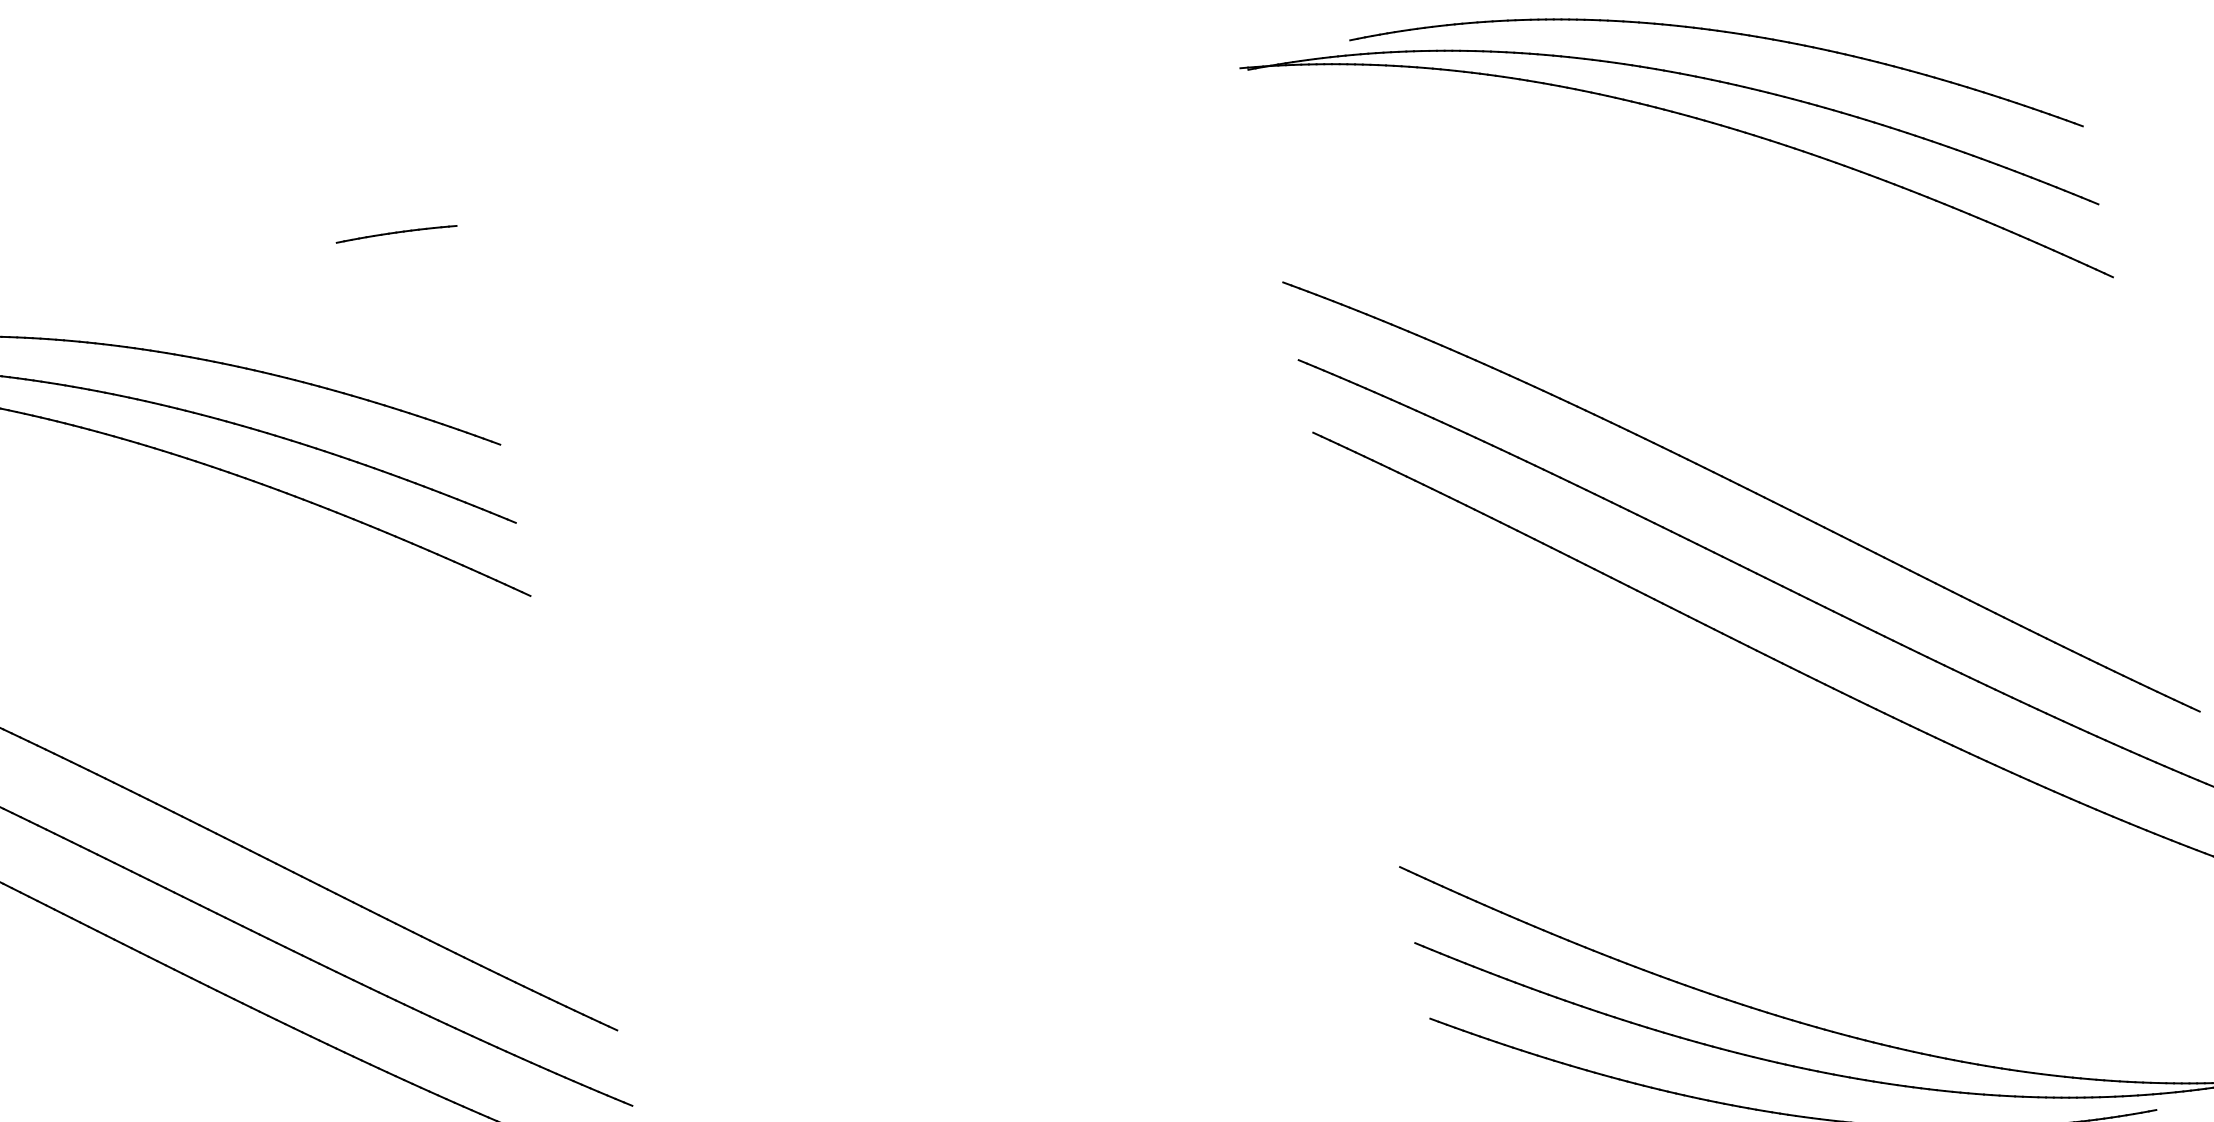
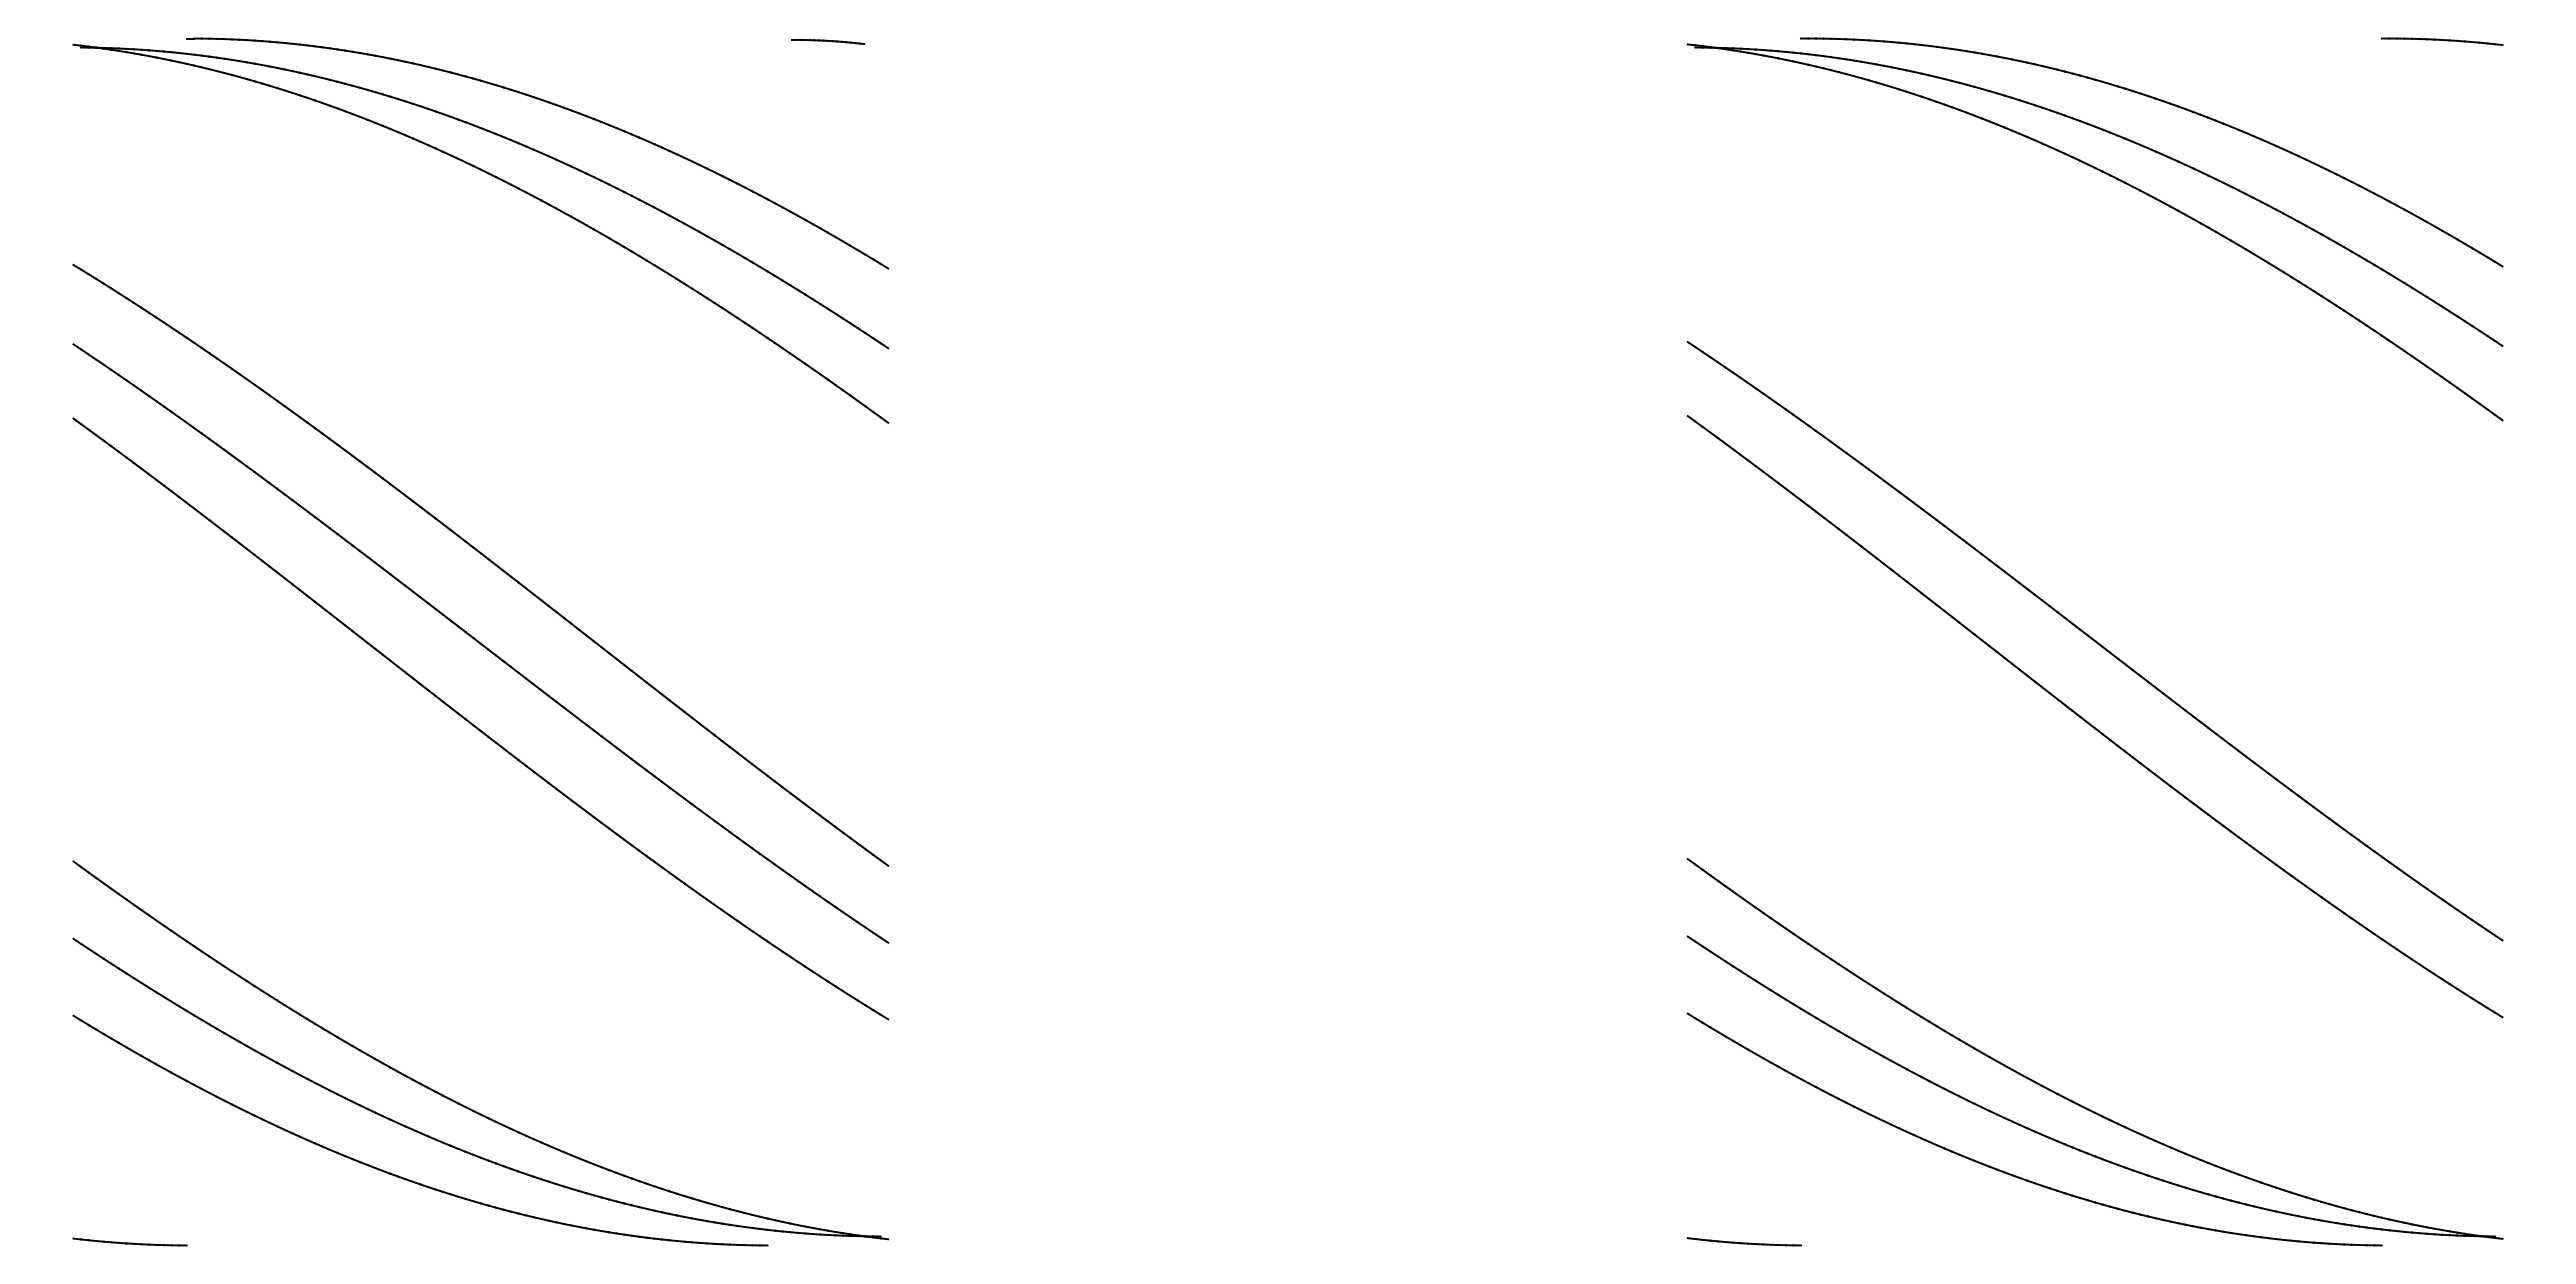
part: (397, 233) -> (828, 41), size x0.6
part: (1744, 488) -> (2099, 555), removed

